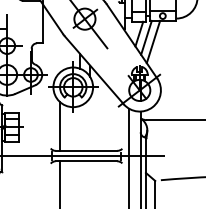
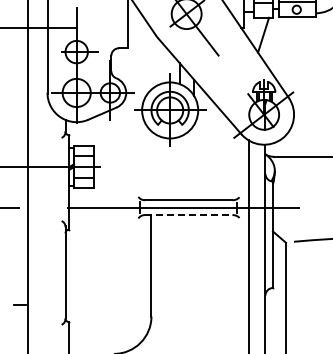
line: (146, 37) -> (273, 40), removed
line: (153, 42) -> (283, 46), removed
line: (60, 126) -> (151, 165), removed
line: (86, 161) -> (188, 215), solid -> dashed

